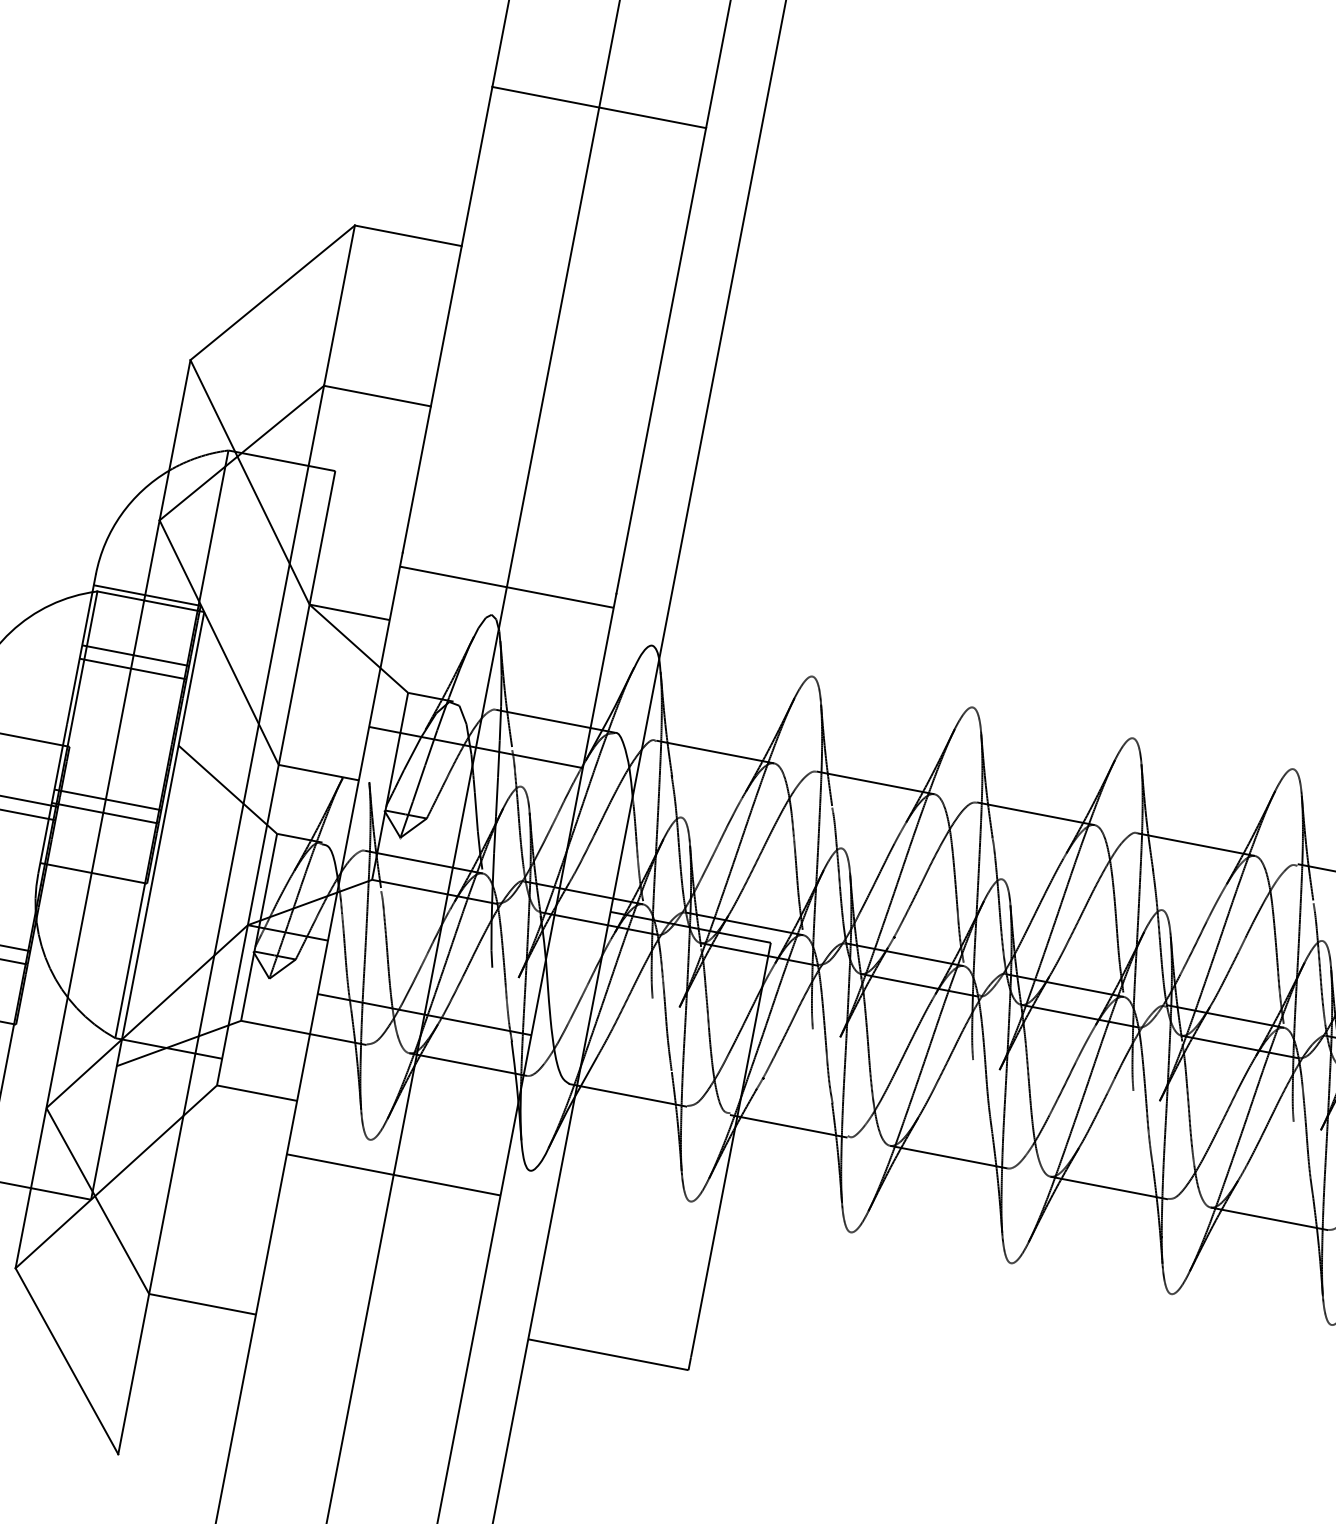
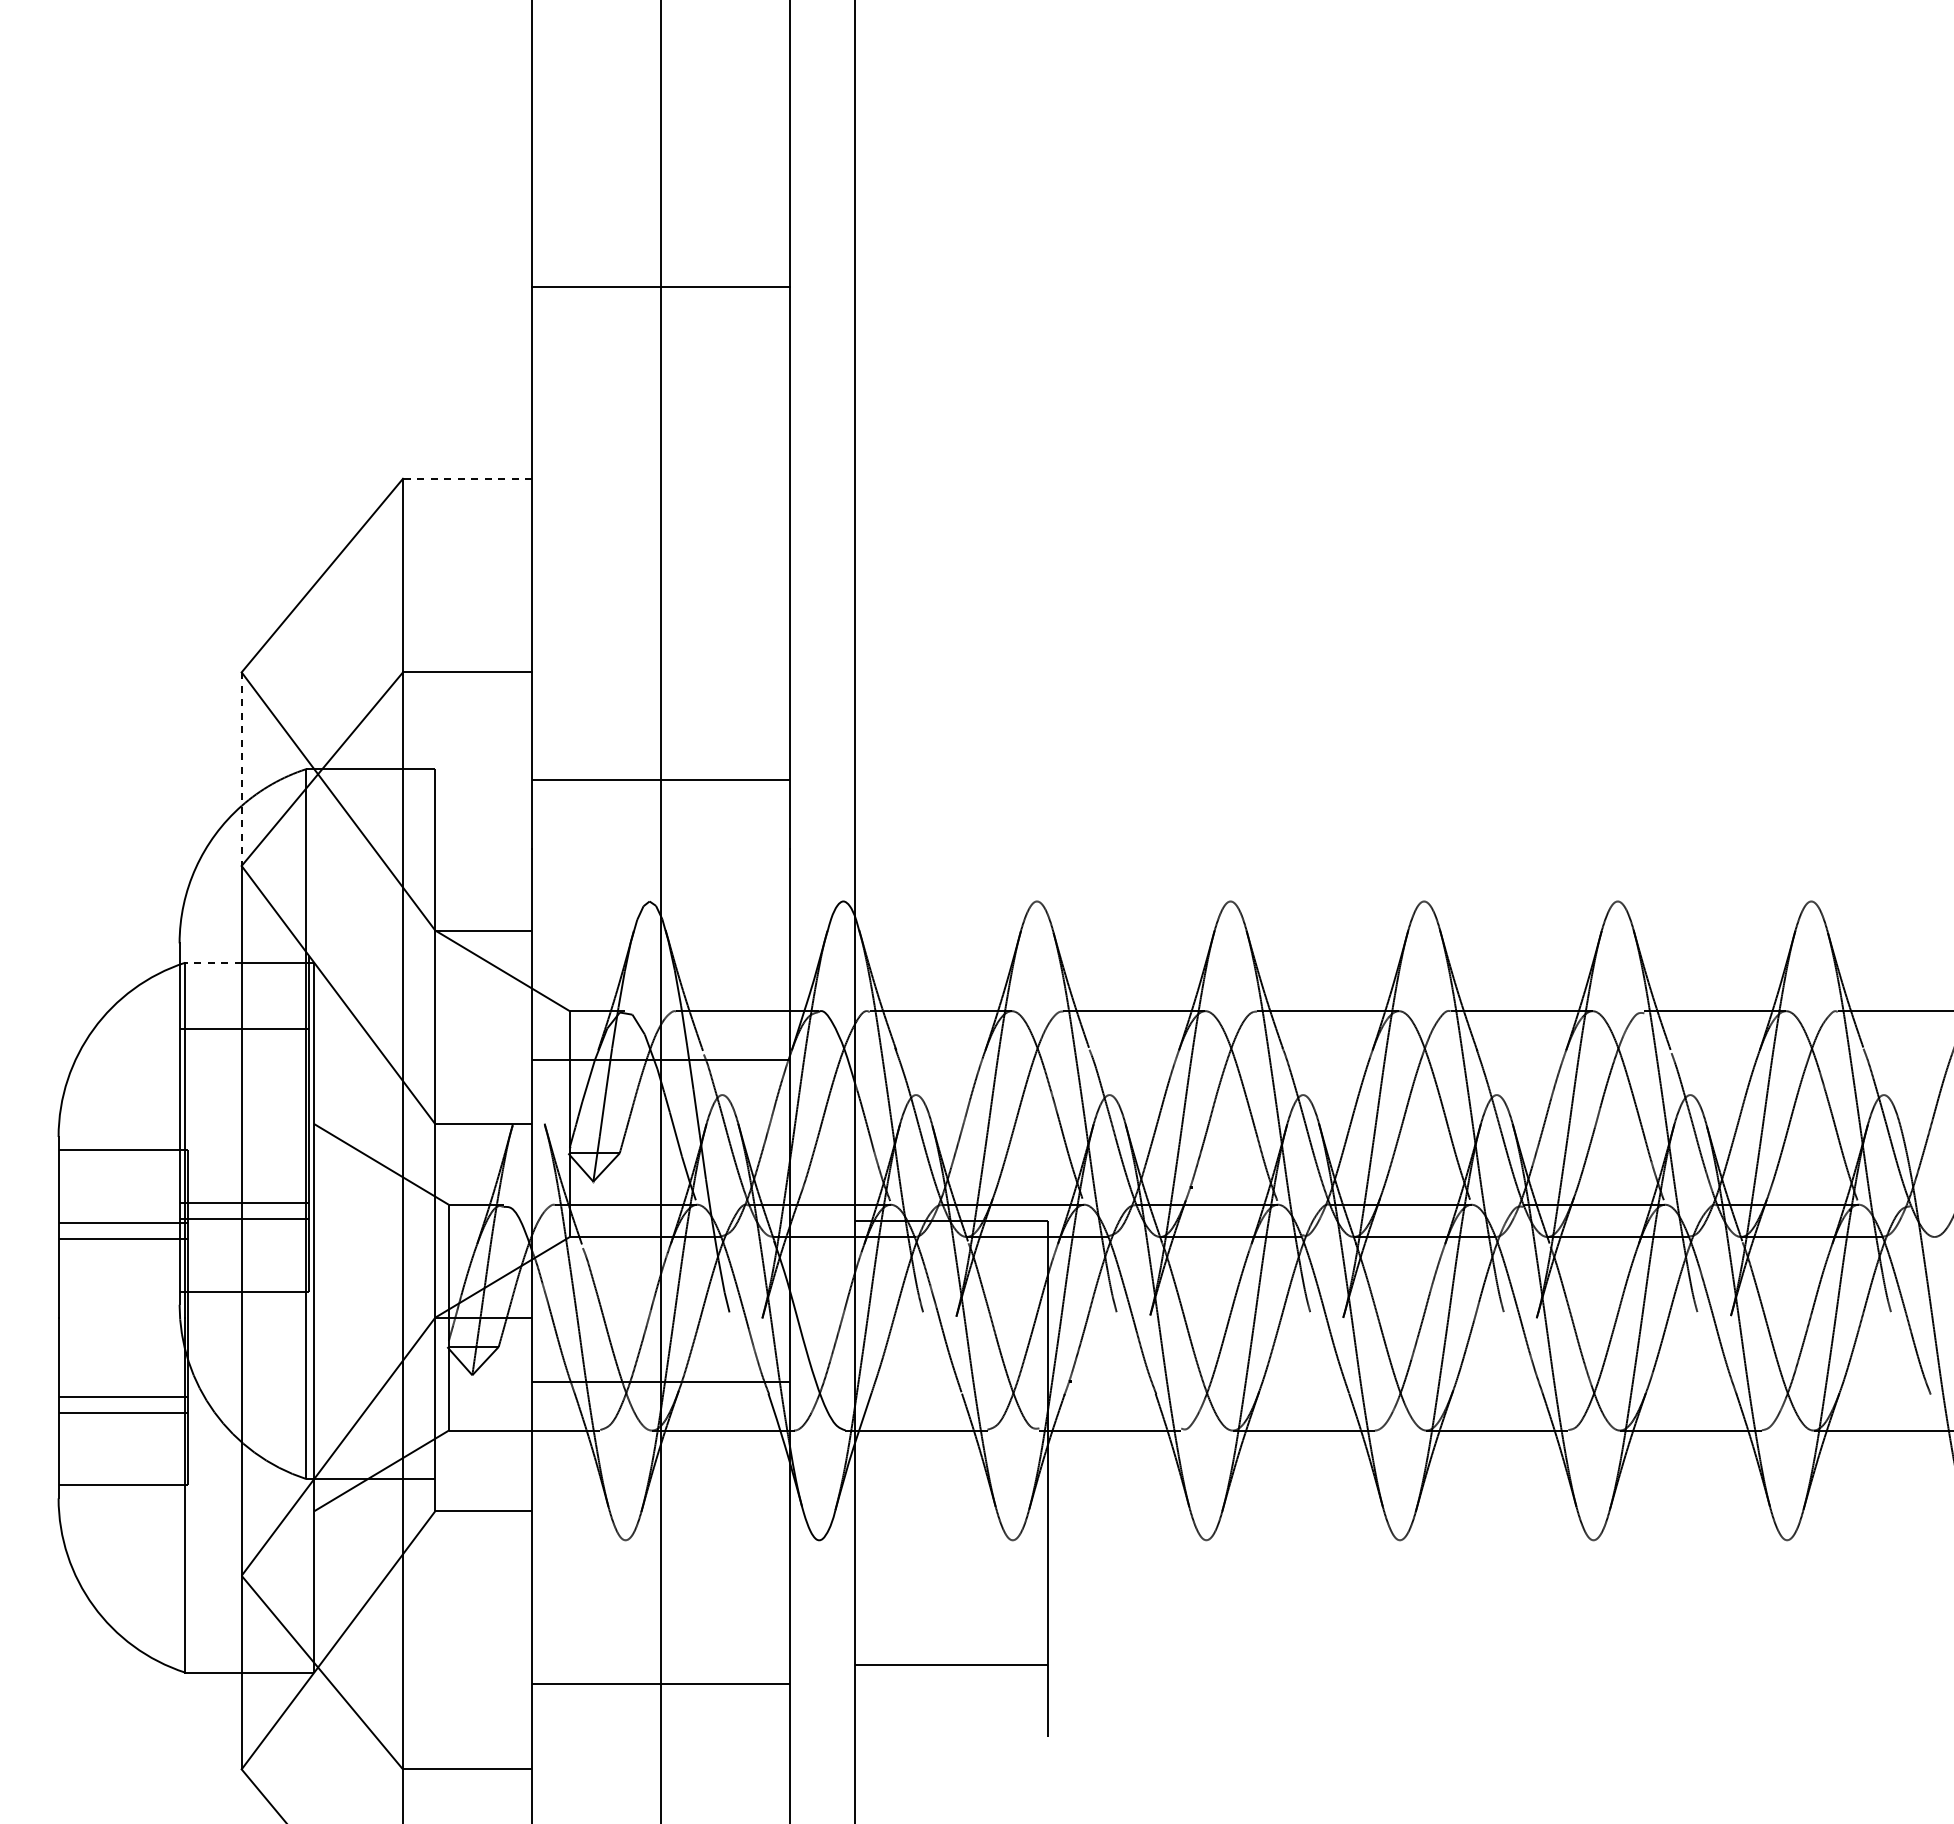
line: (408, 235) -> (467, 478), solid -> dashed
line: (174, 440) -> (241, 769), solid -> dashed
line: (507, 586) -> (661, 779), moved
line: (120, 595) -> (212, 962), solid -> dashed
line: (146, 595) -> (243, 956), removed
line: (132, 669) -> (243, 1045), removed
line: (394, 1174) -> (661, 1683), moved
line: (608, 1355) -> (951, 1665), moved

